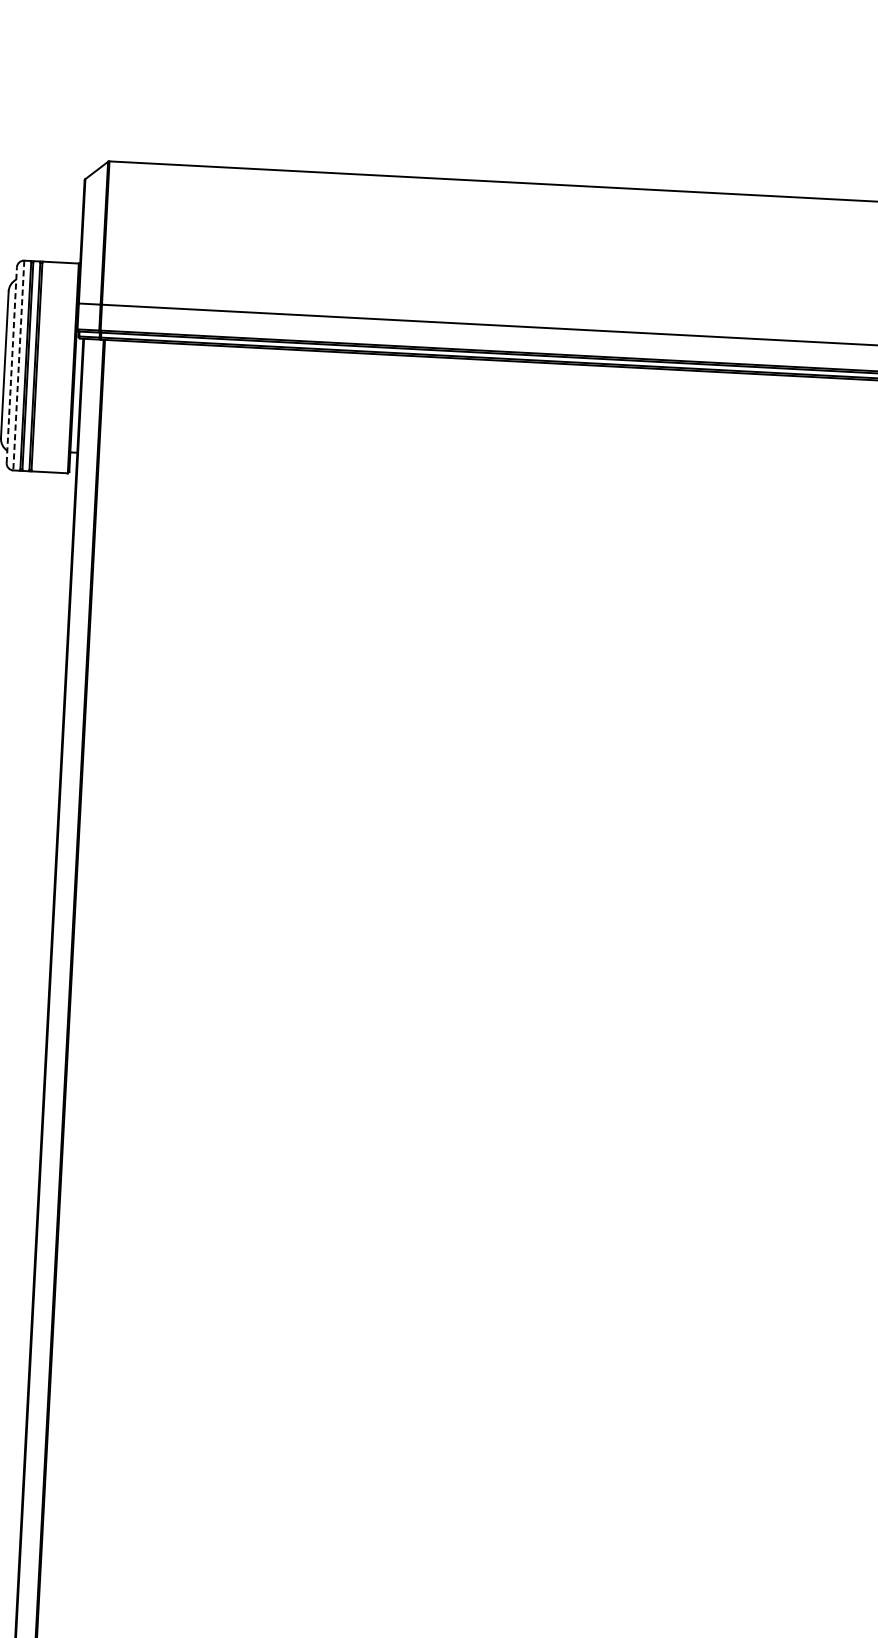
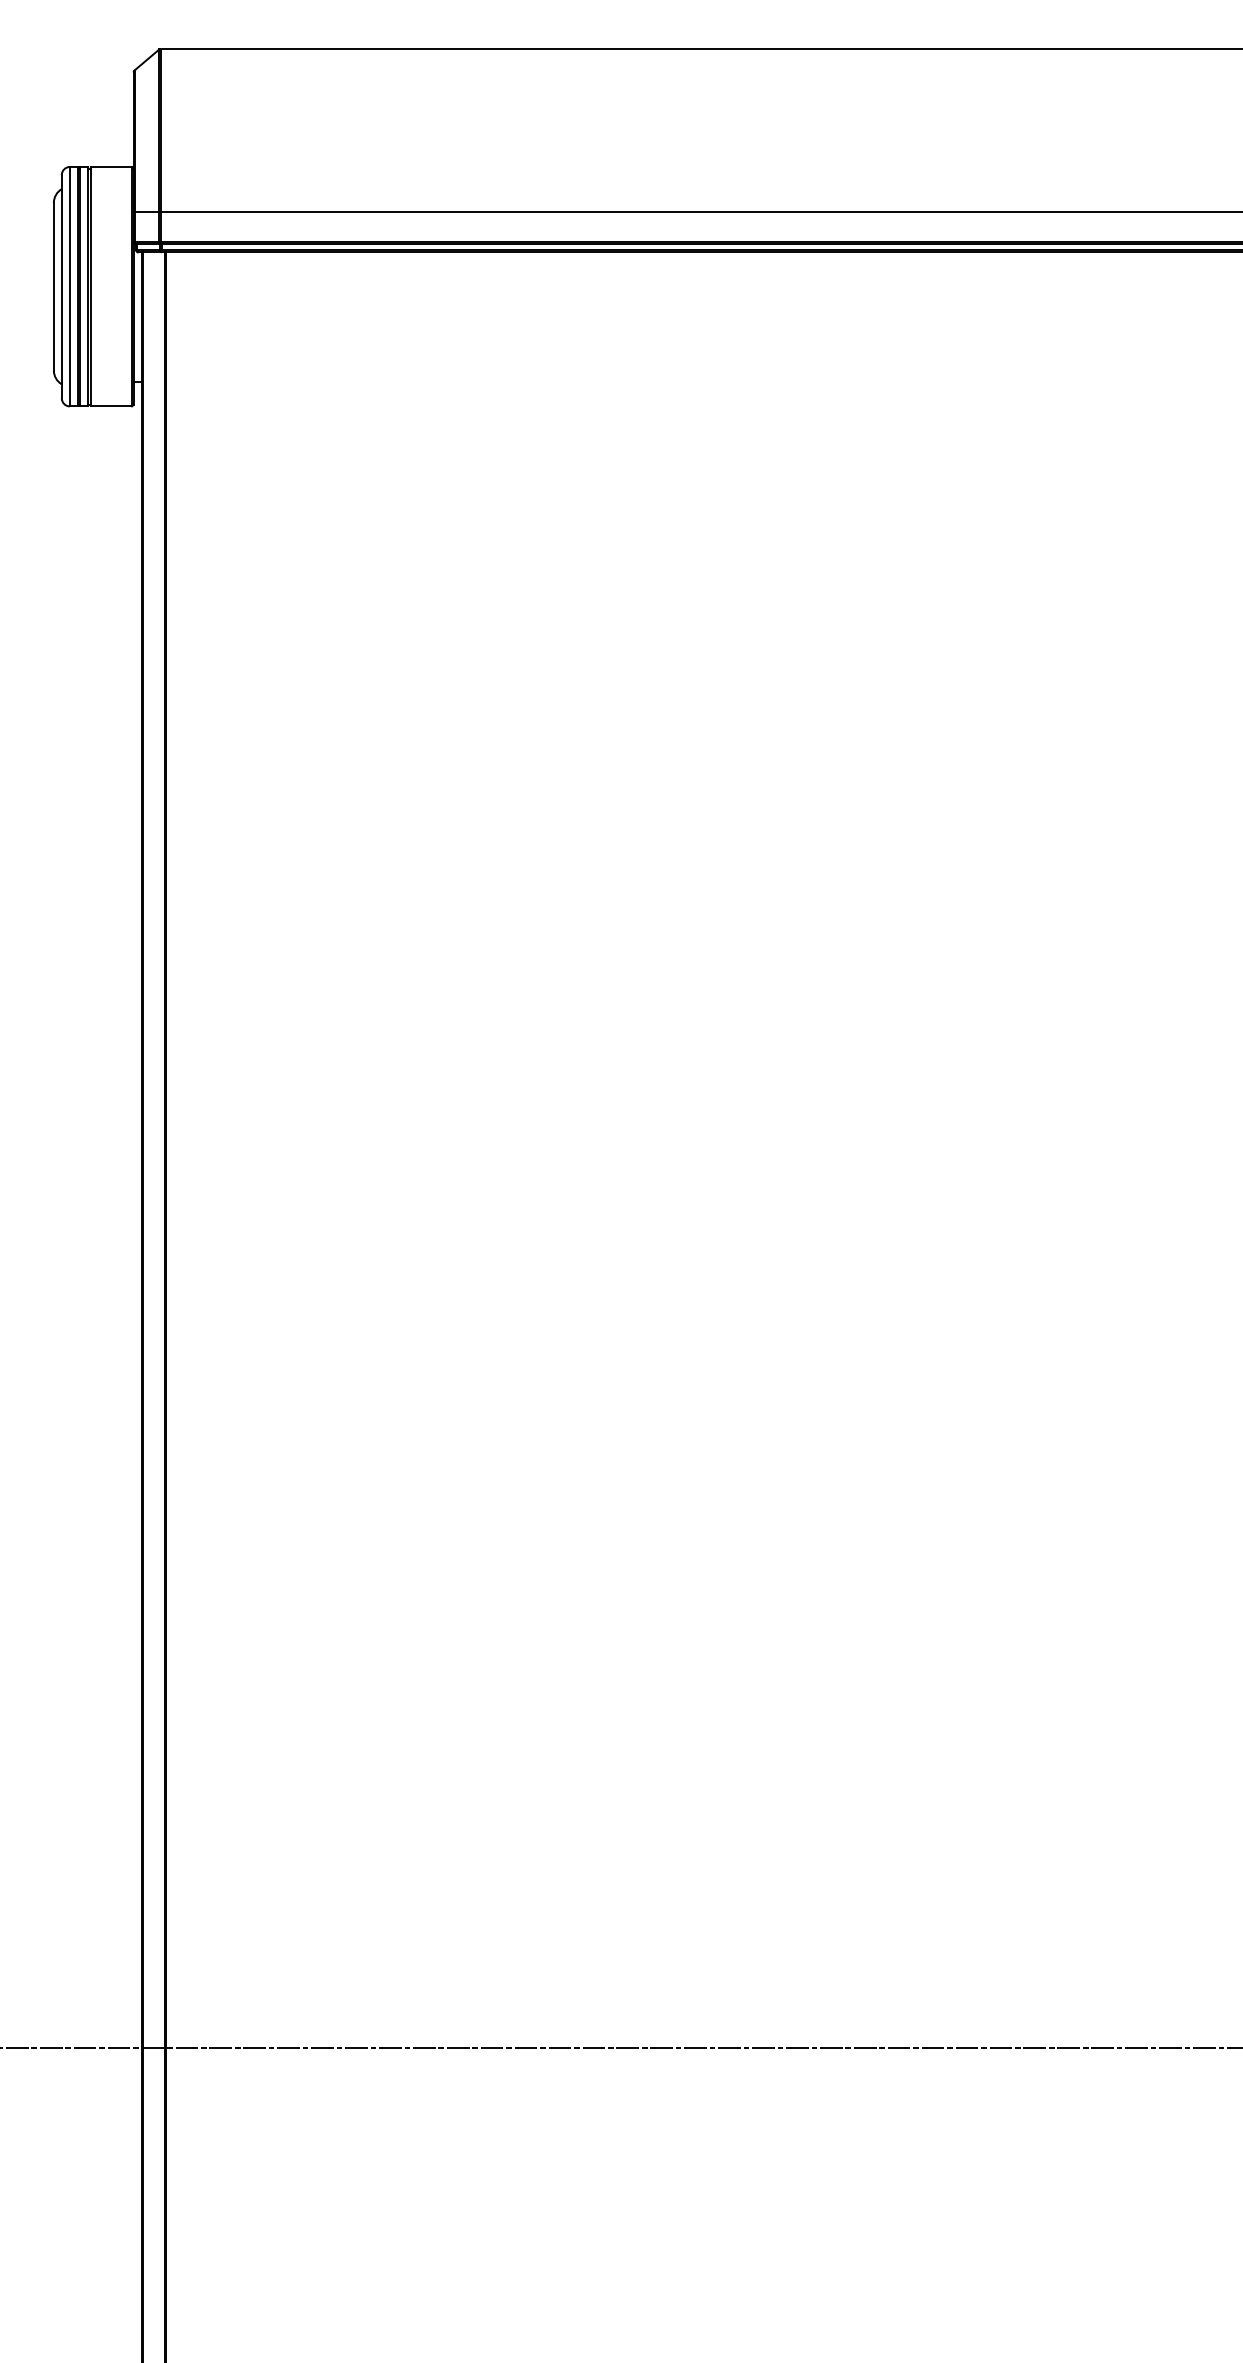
line: (11, 364) -> (61, 286), dashed -> solid
line: (18, 365) -> (69, 286), dashed -> solid

